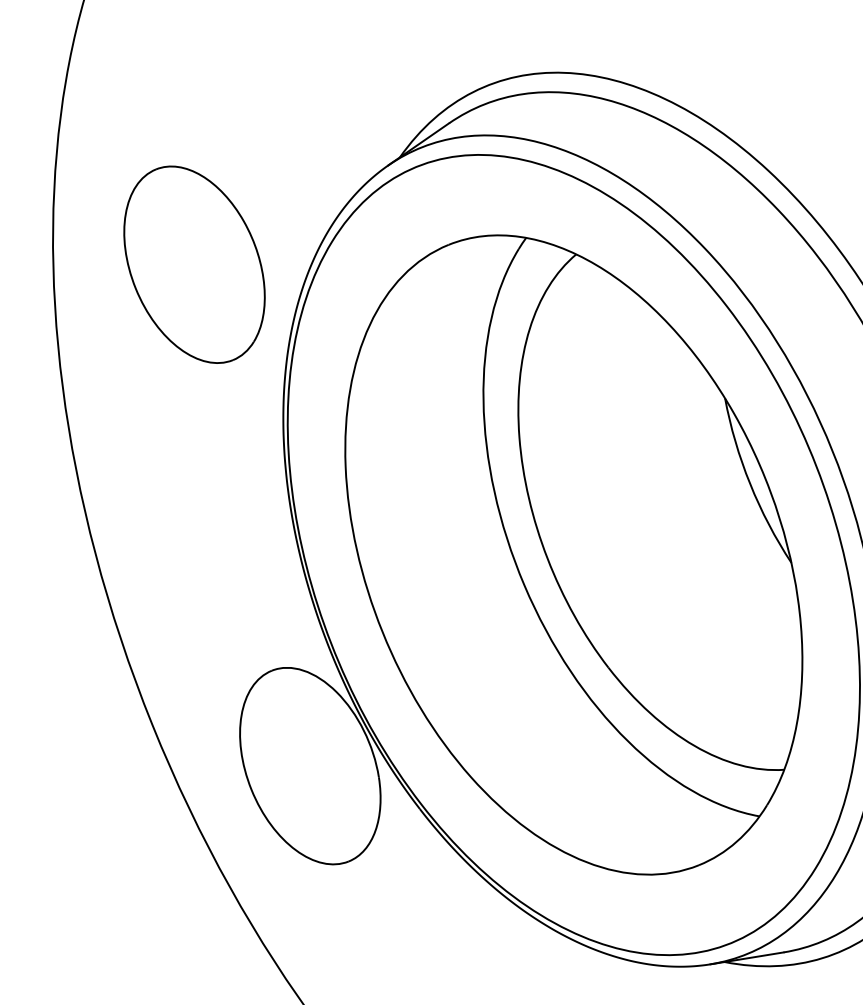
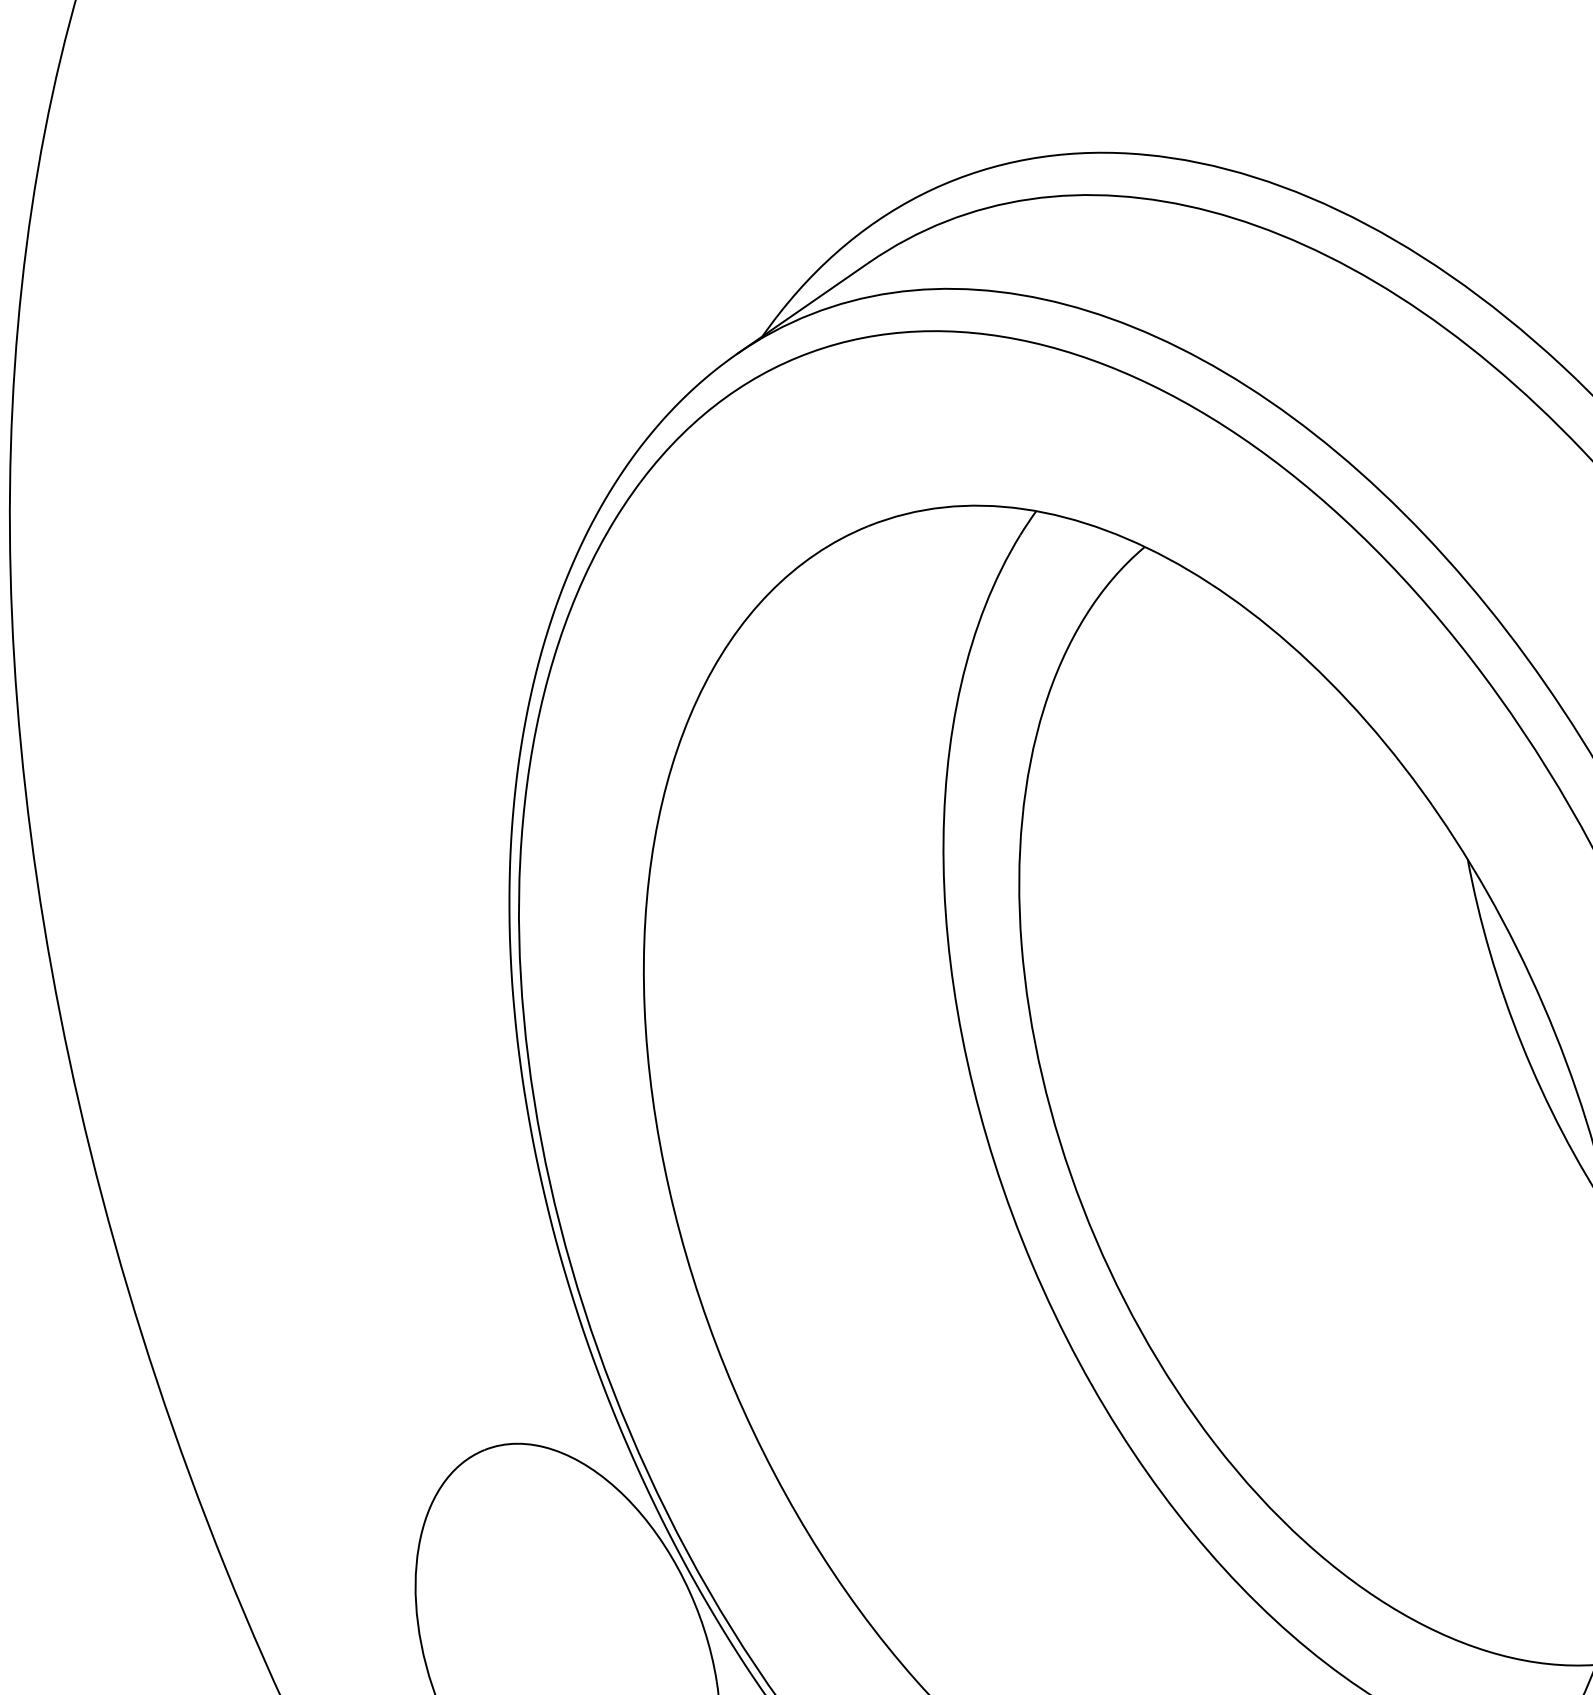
part: (194, 264) -> (316, 568), removed

